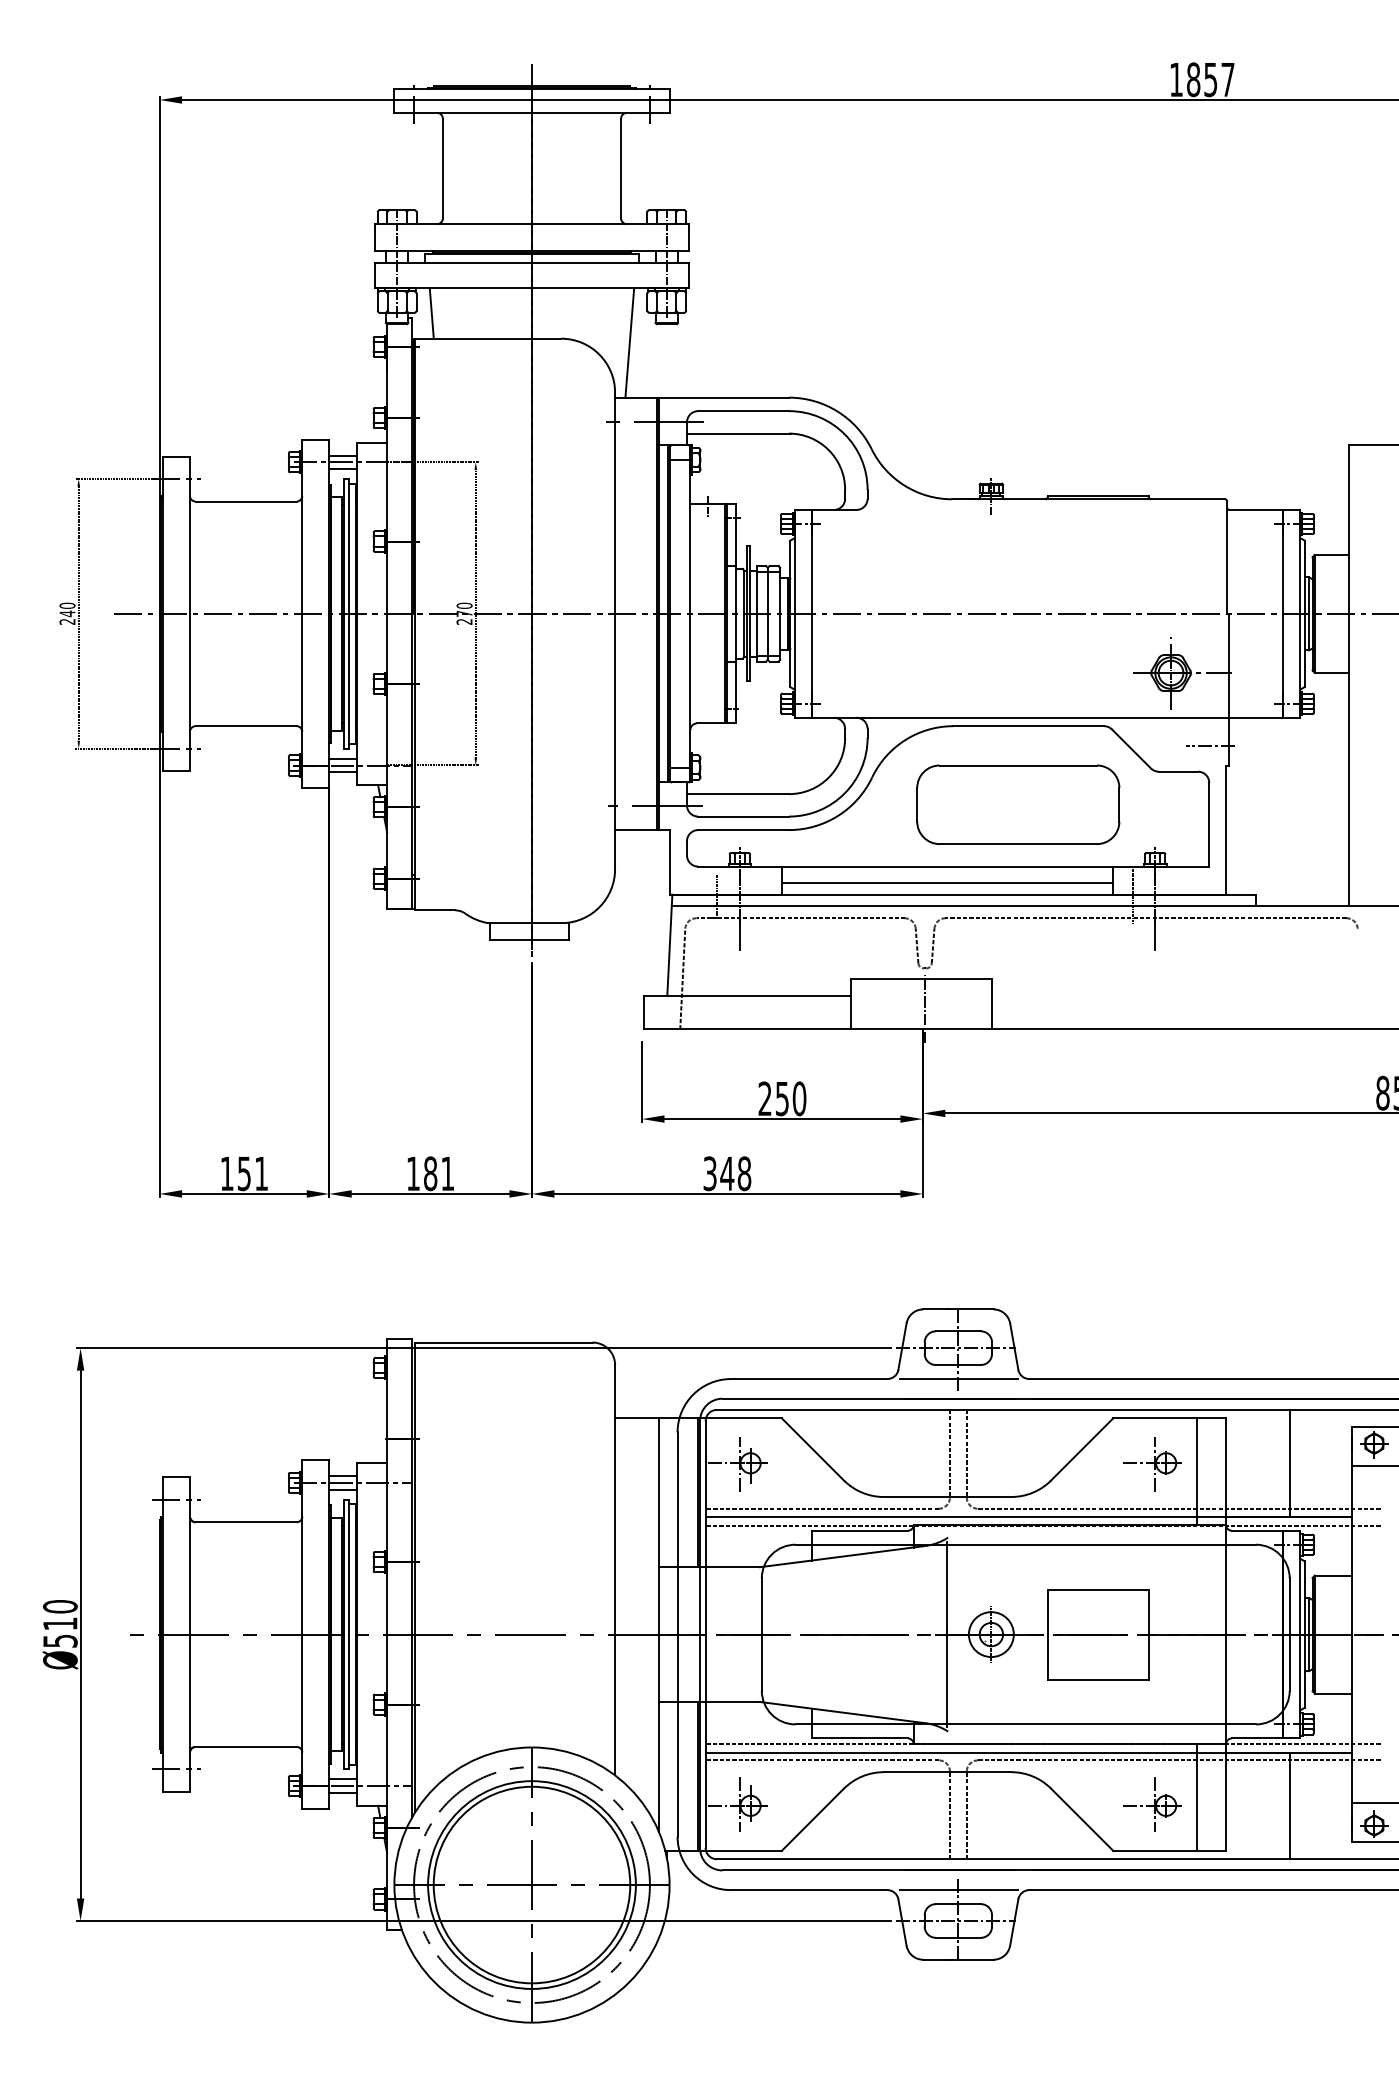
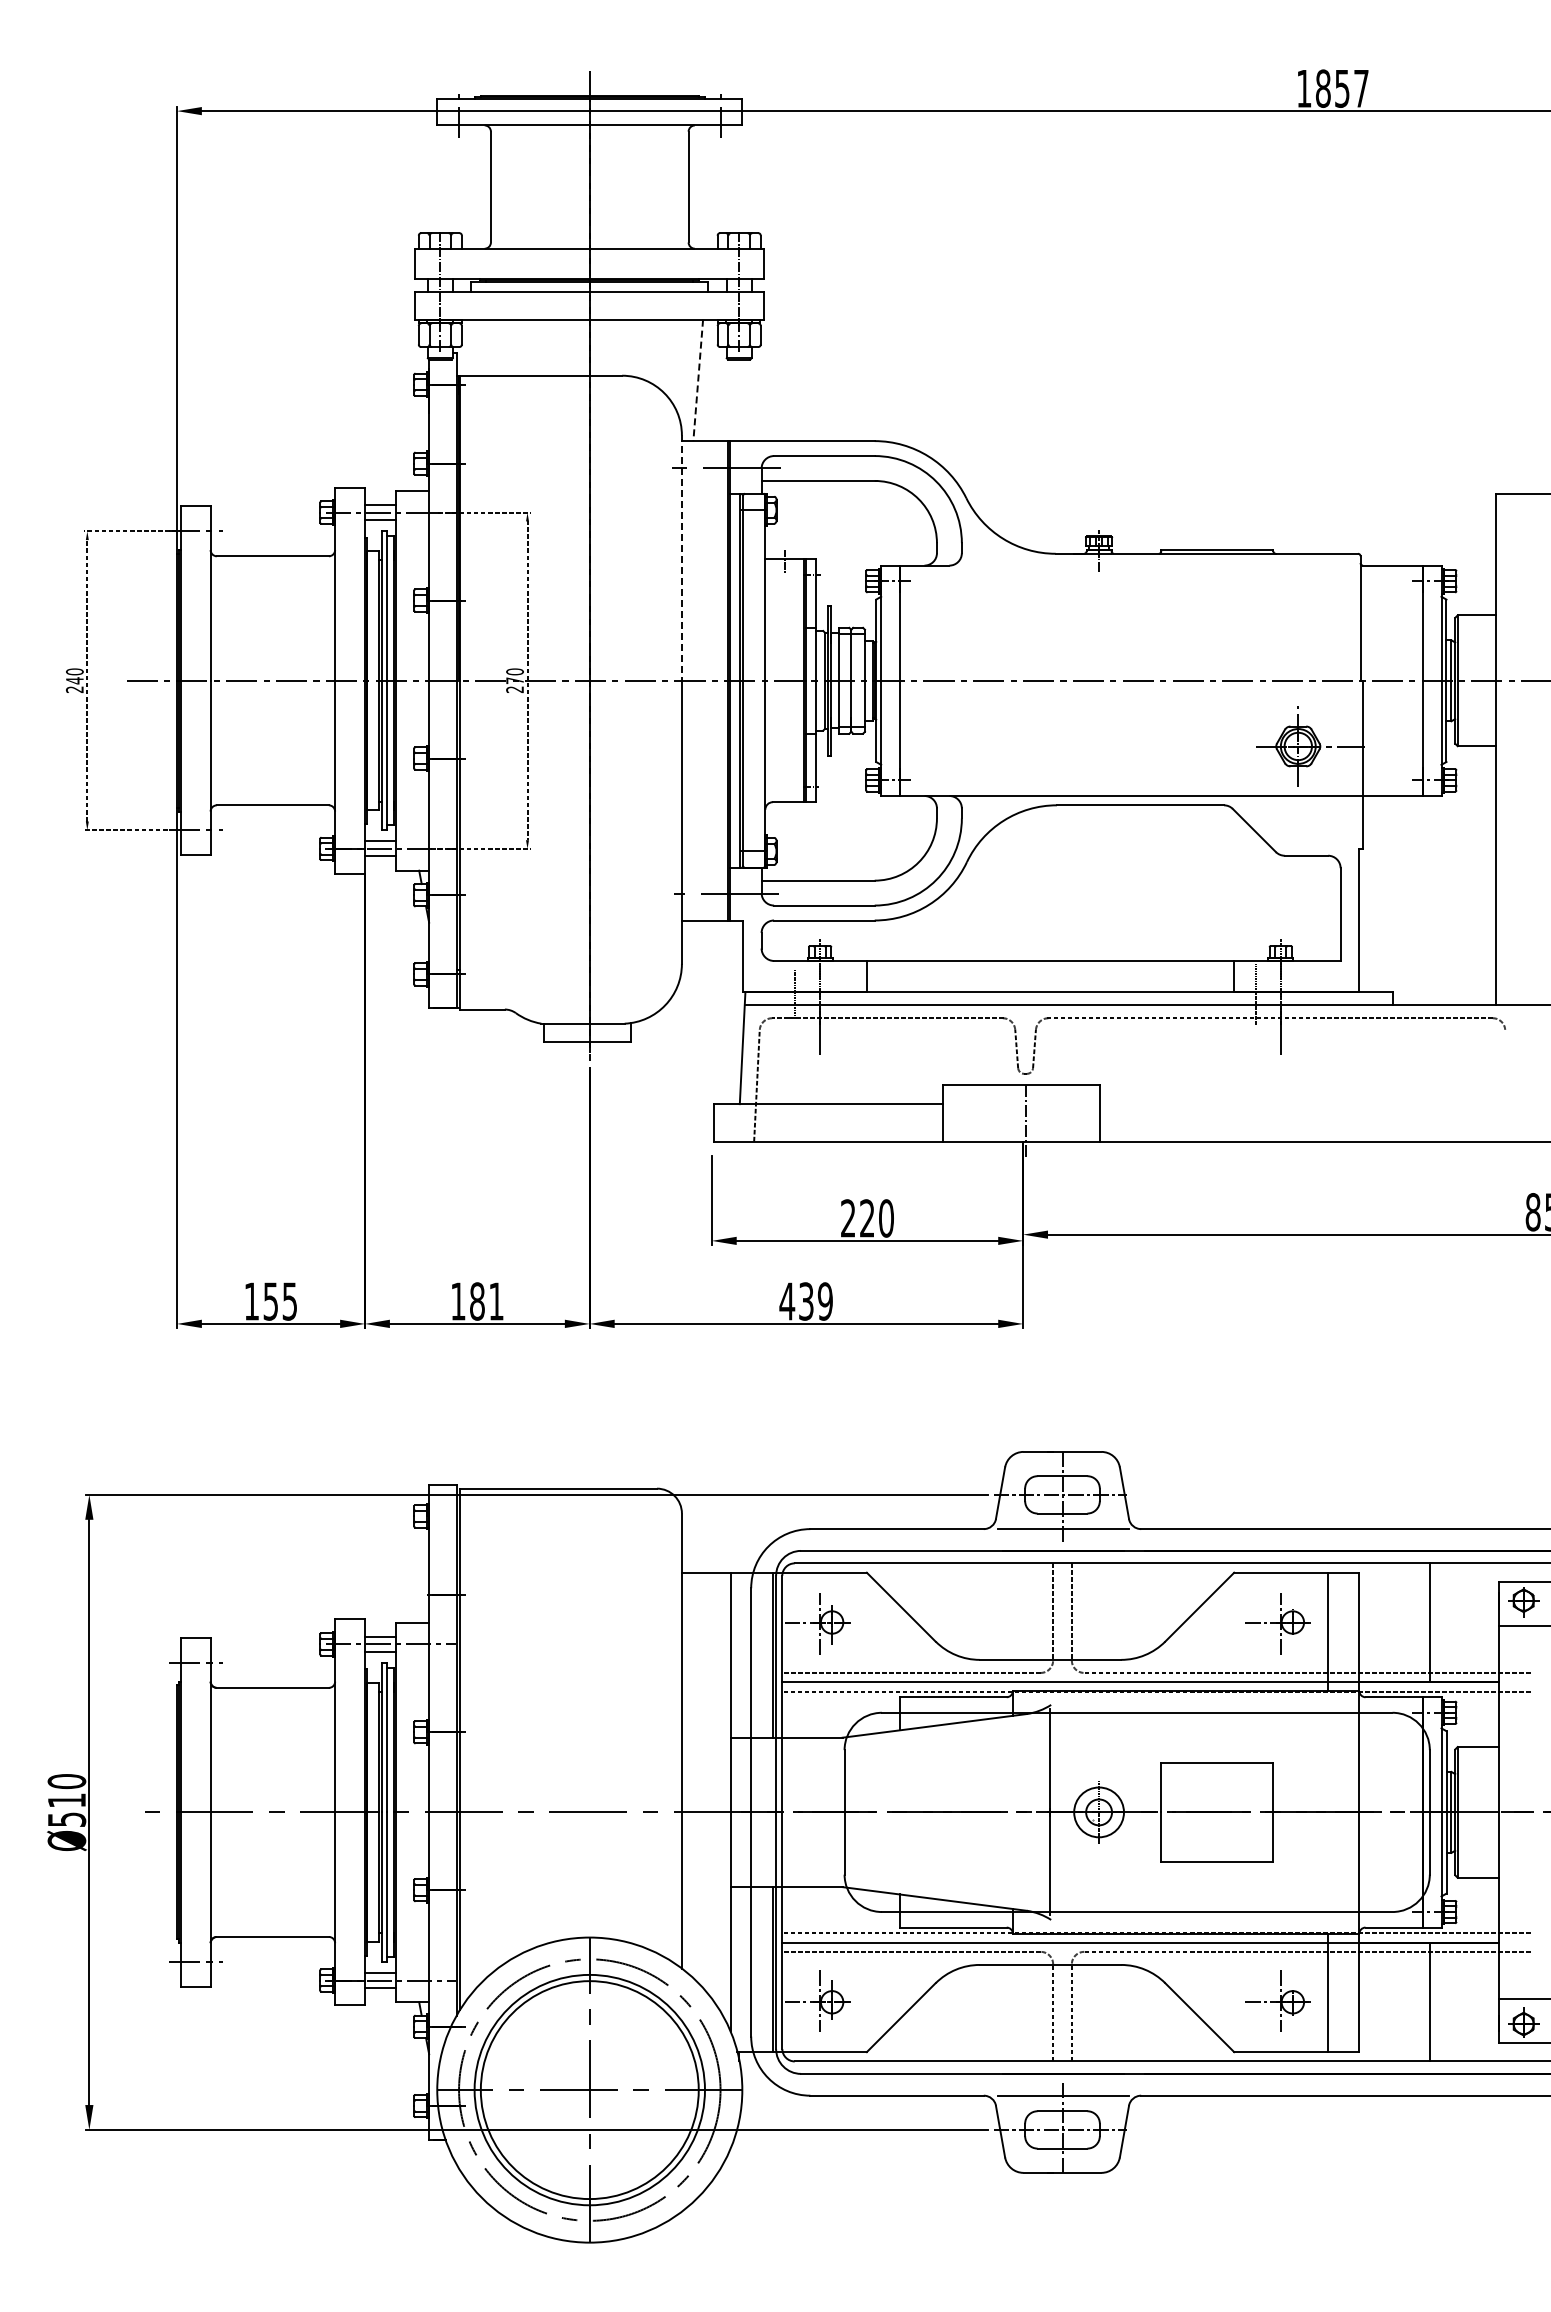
line: (431, 313) -> (478, 347), removed
line: (630, 342) -> (698, 380), solid -> dashed
line: (614, 503) -> (681, 558), solid -> dashed
line: (1210, 746) -> (1341, 827), removed
part: (1017, 804) -> (1128, 892), removed
line: (947, 883) -> (1050, 979), removed
text: (782, 1098) -> (867, 1218), 250 -> 220
text: (261, 1173) -> (289, 1301), 151 -> 155
text: (726, 1173) -> (805, 1301), 348 -> 439

